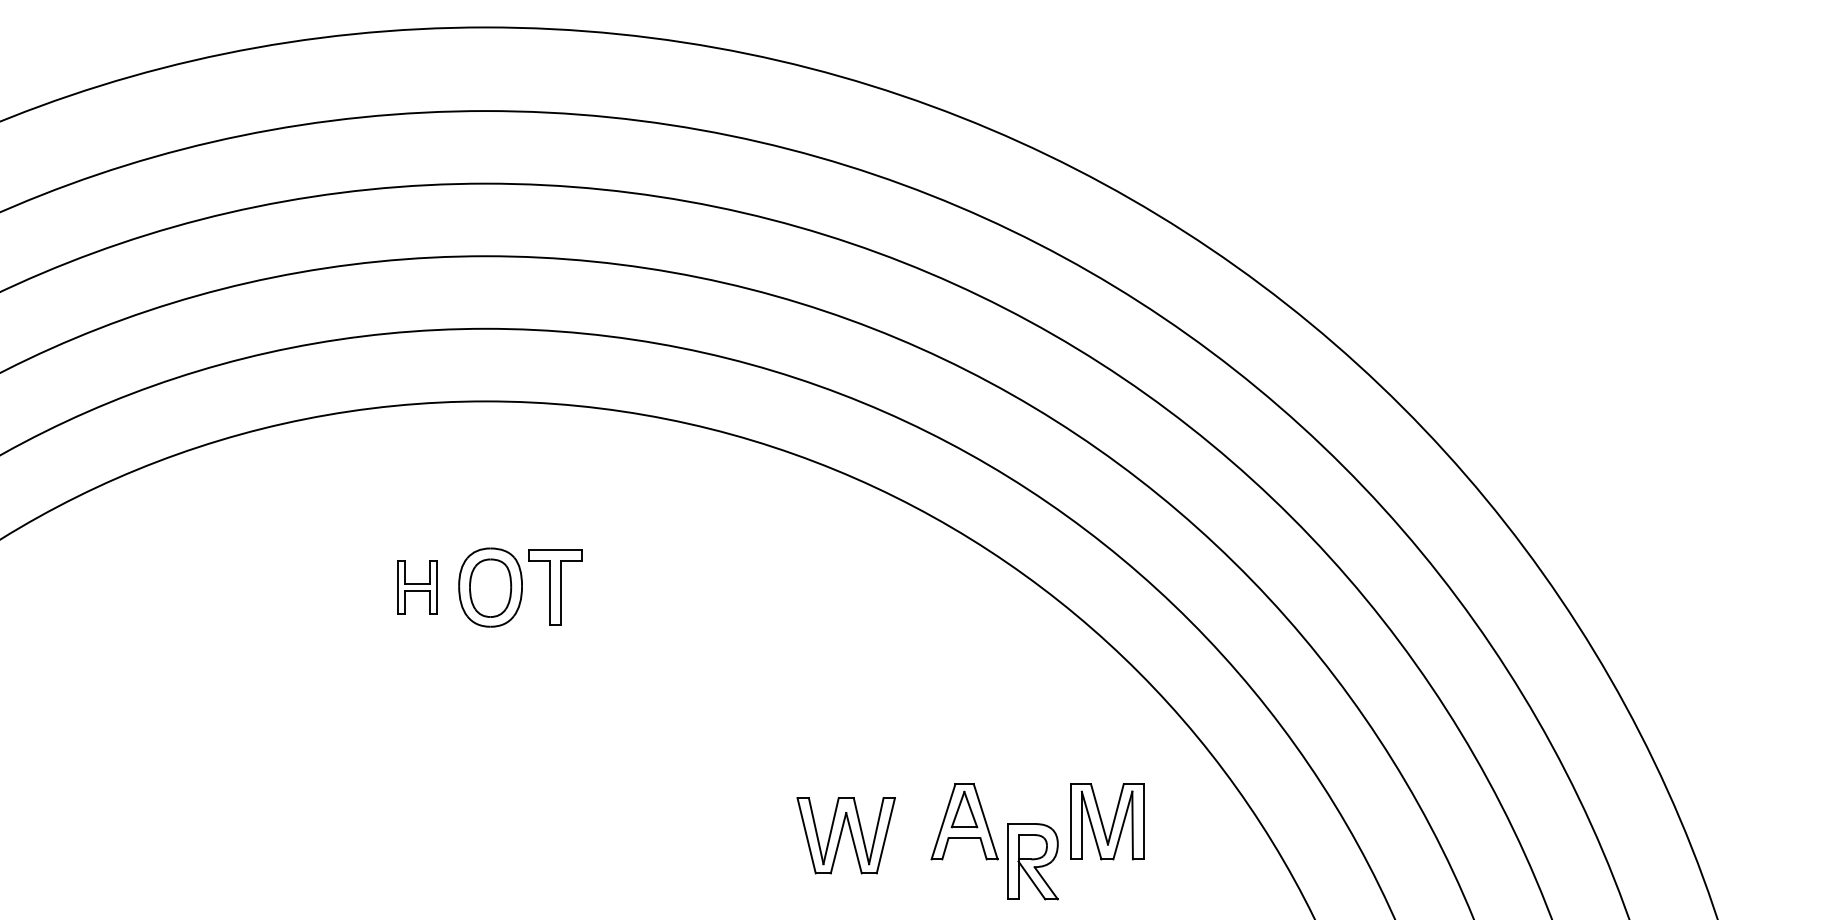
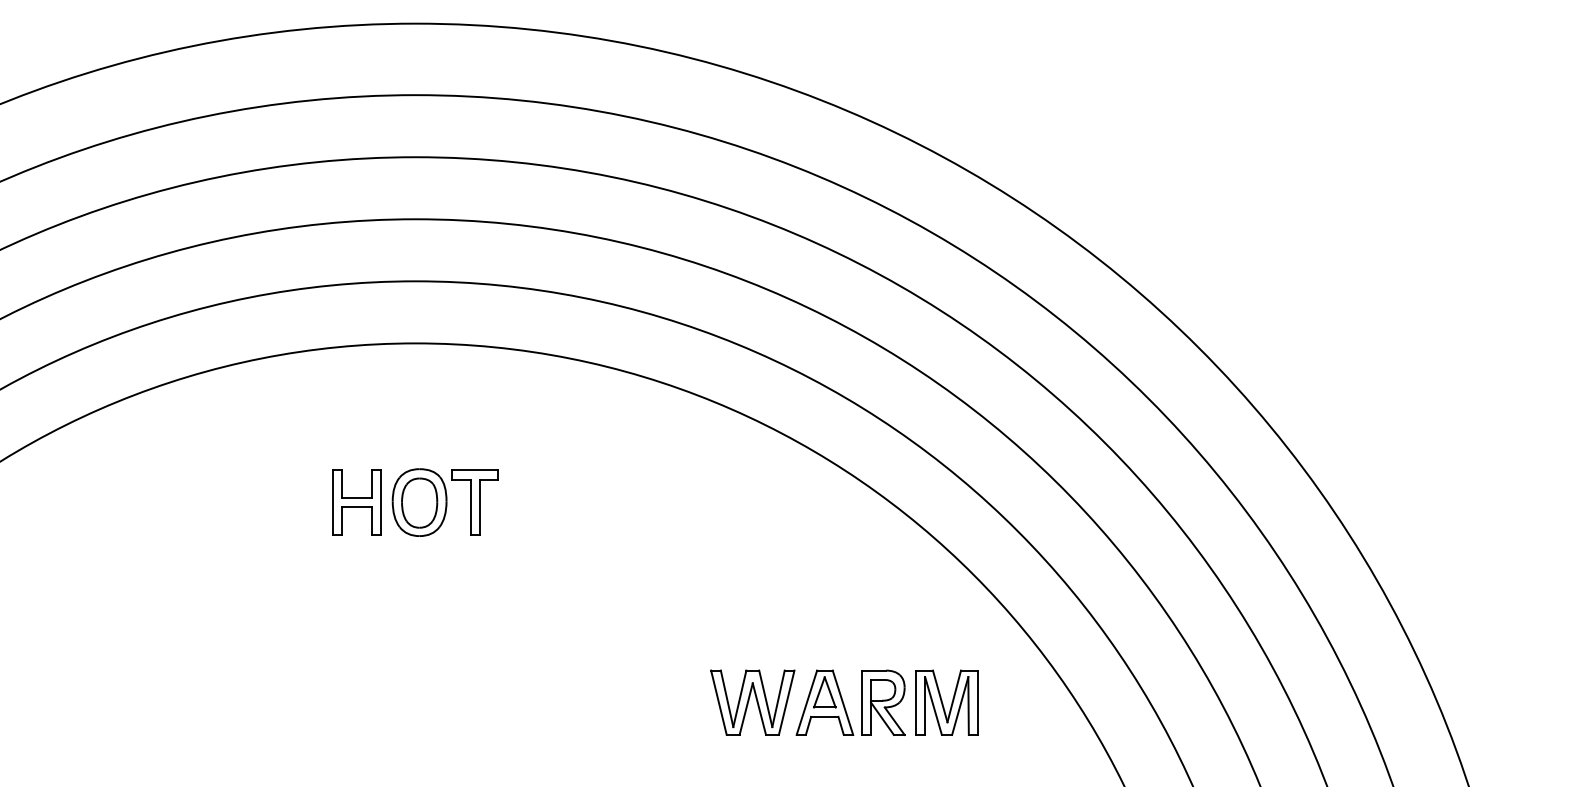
part: (417, 587) -> (357, 502), size x1.43
part: (845, 835) -> (752, 702), moved
part: (1032, 861) -> (882, 702), moved

